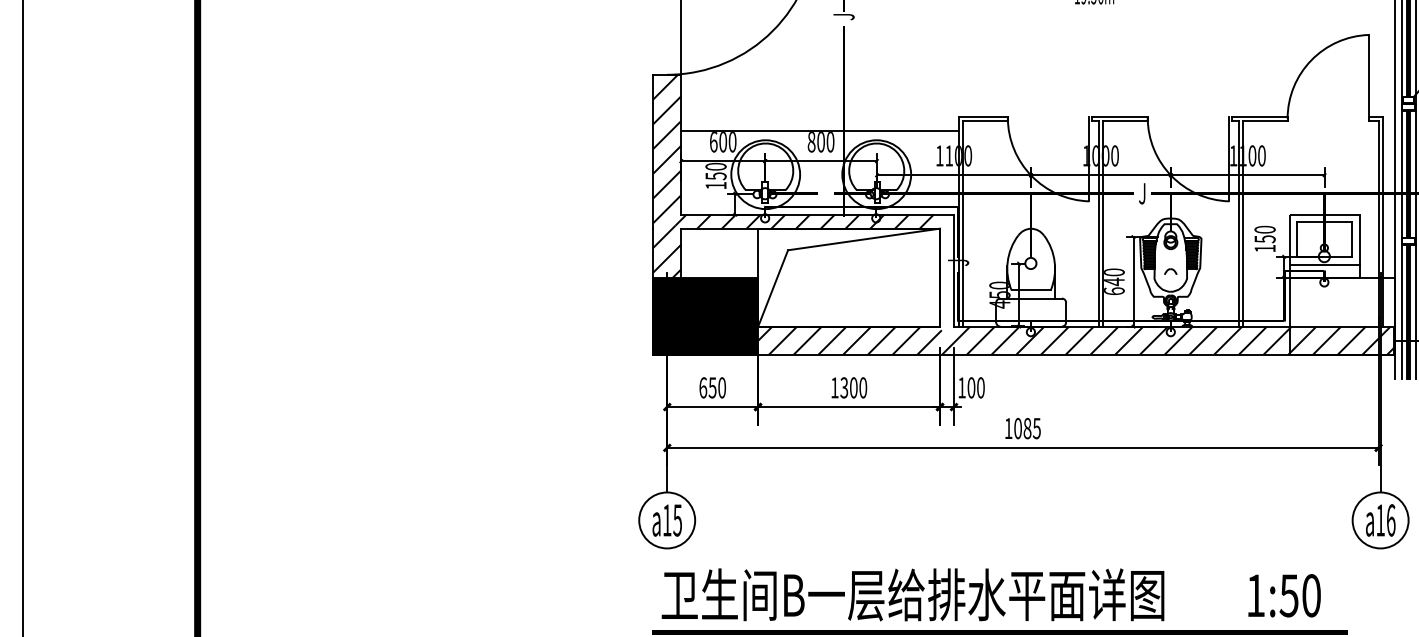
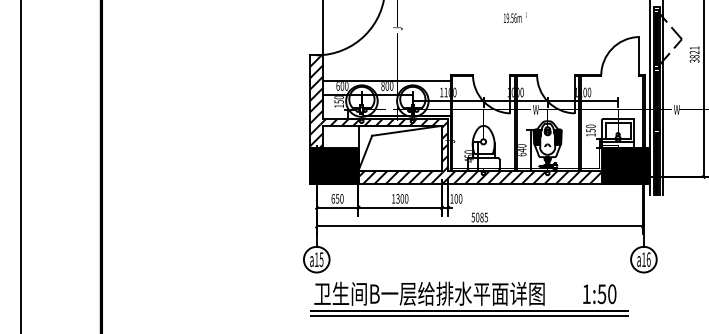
text: (1144, 192) -> (535, 109), J -> W
hatch: (945, 273) -> (444, 146), added
fill: (1342, 315) -> (626, 165), added
text: (1006, 428) -> (472, 217), 1085 -> 5085

